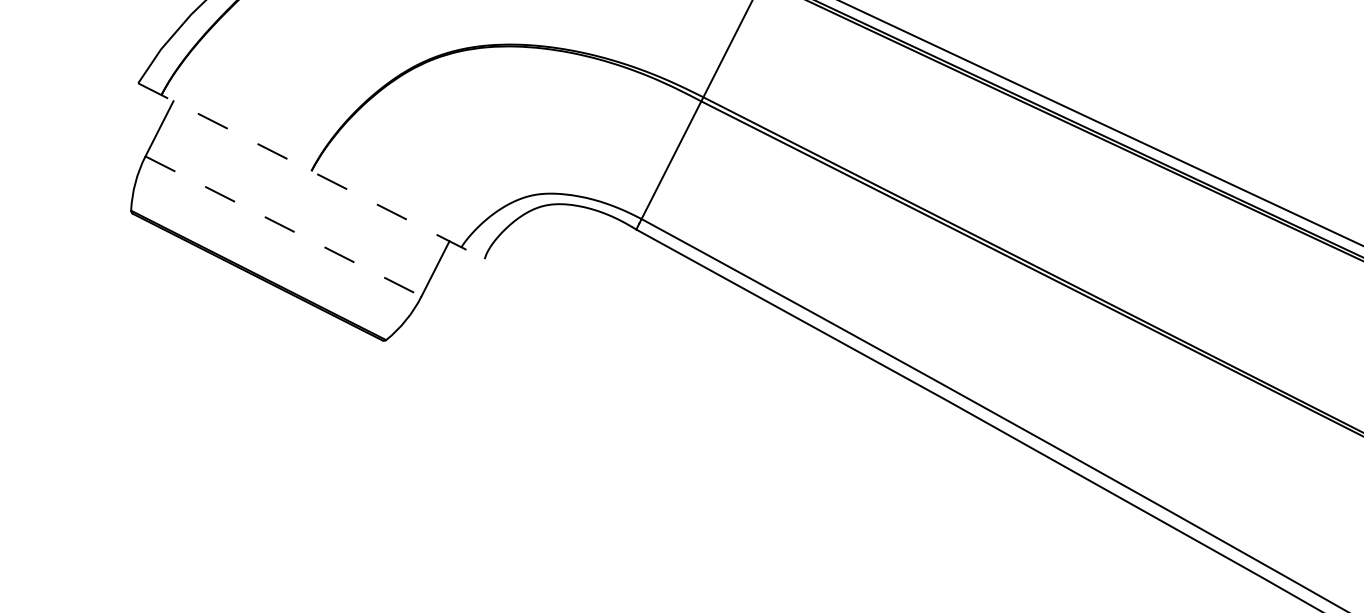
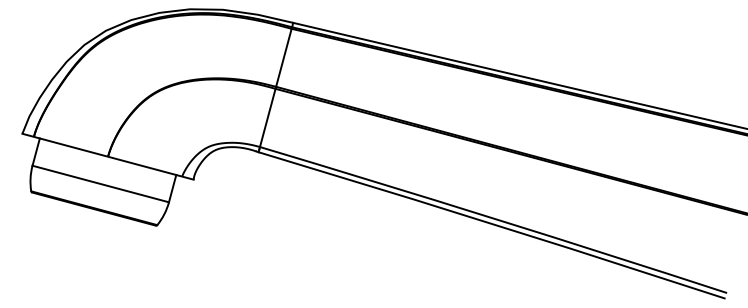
line: (312, 170) -> (108, 156), dashed -> solid
line: (282, 227) -> (100, 184), dashed -> solid

